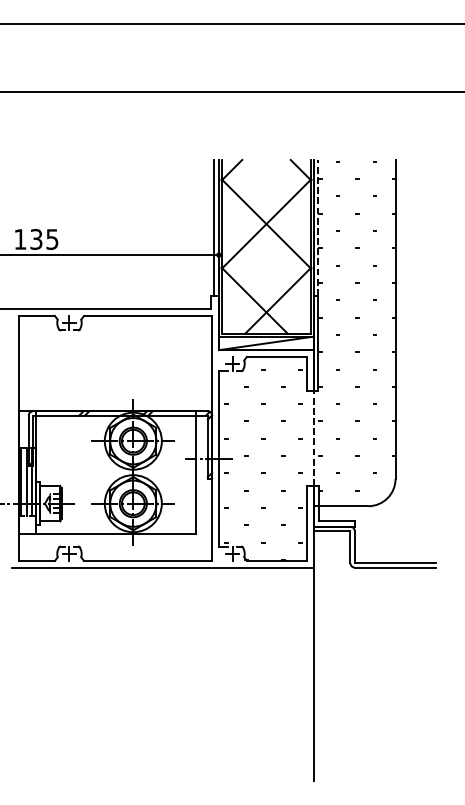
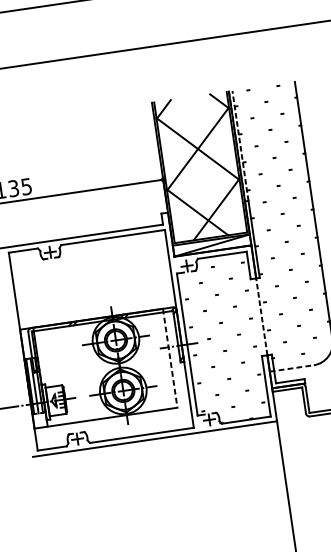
line: (213, 227) -> (155, 158), removed
line: (195, 472) -> (169, 358), solid -> dashed
line: (341, 506) -> (292, 368), solid -> dashed

